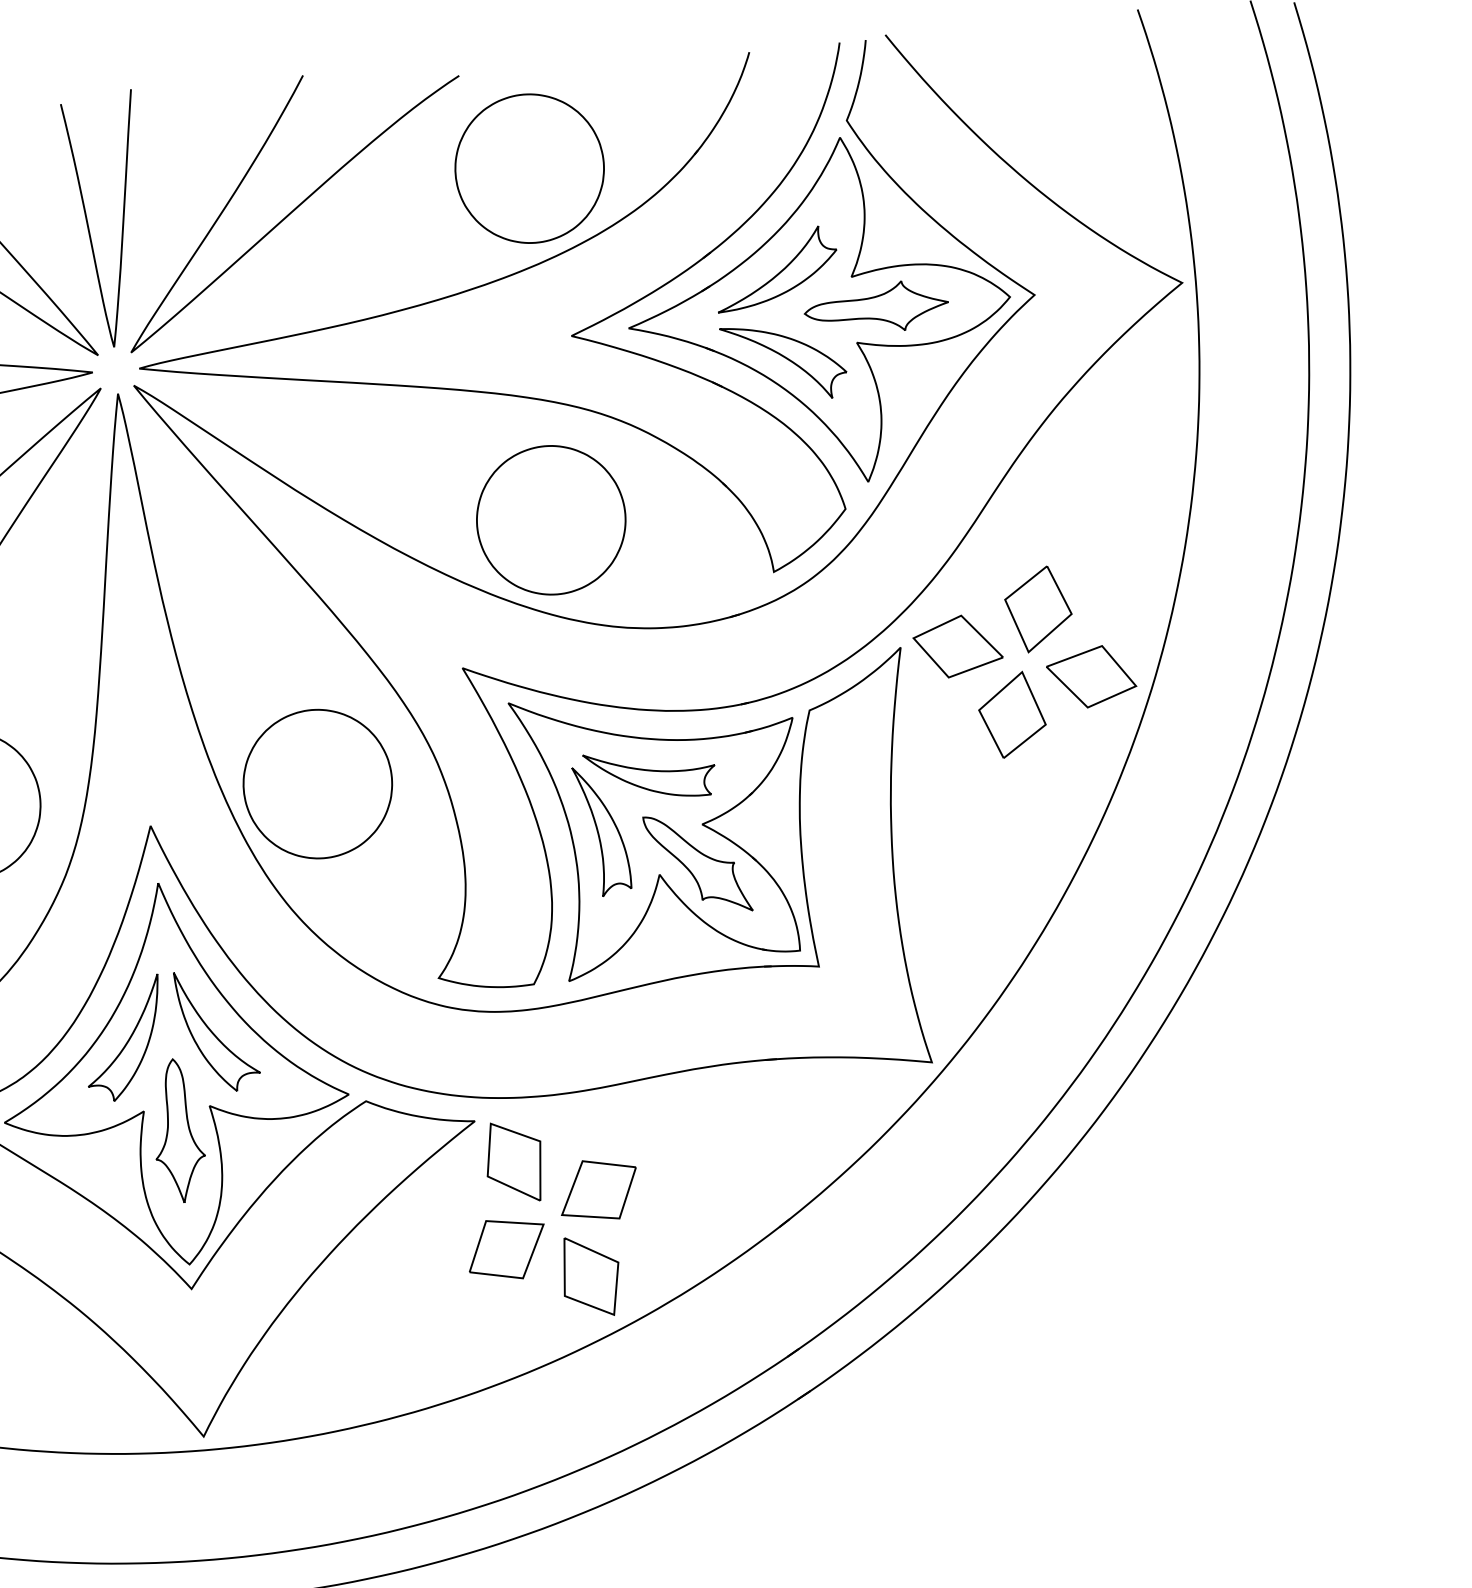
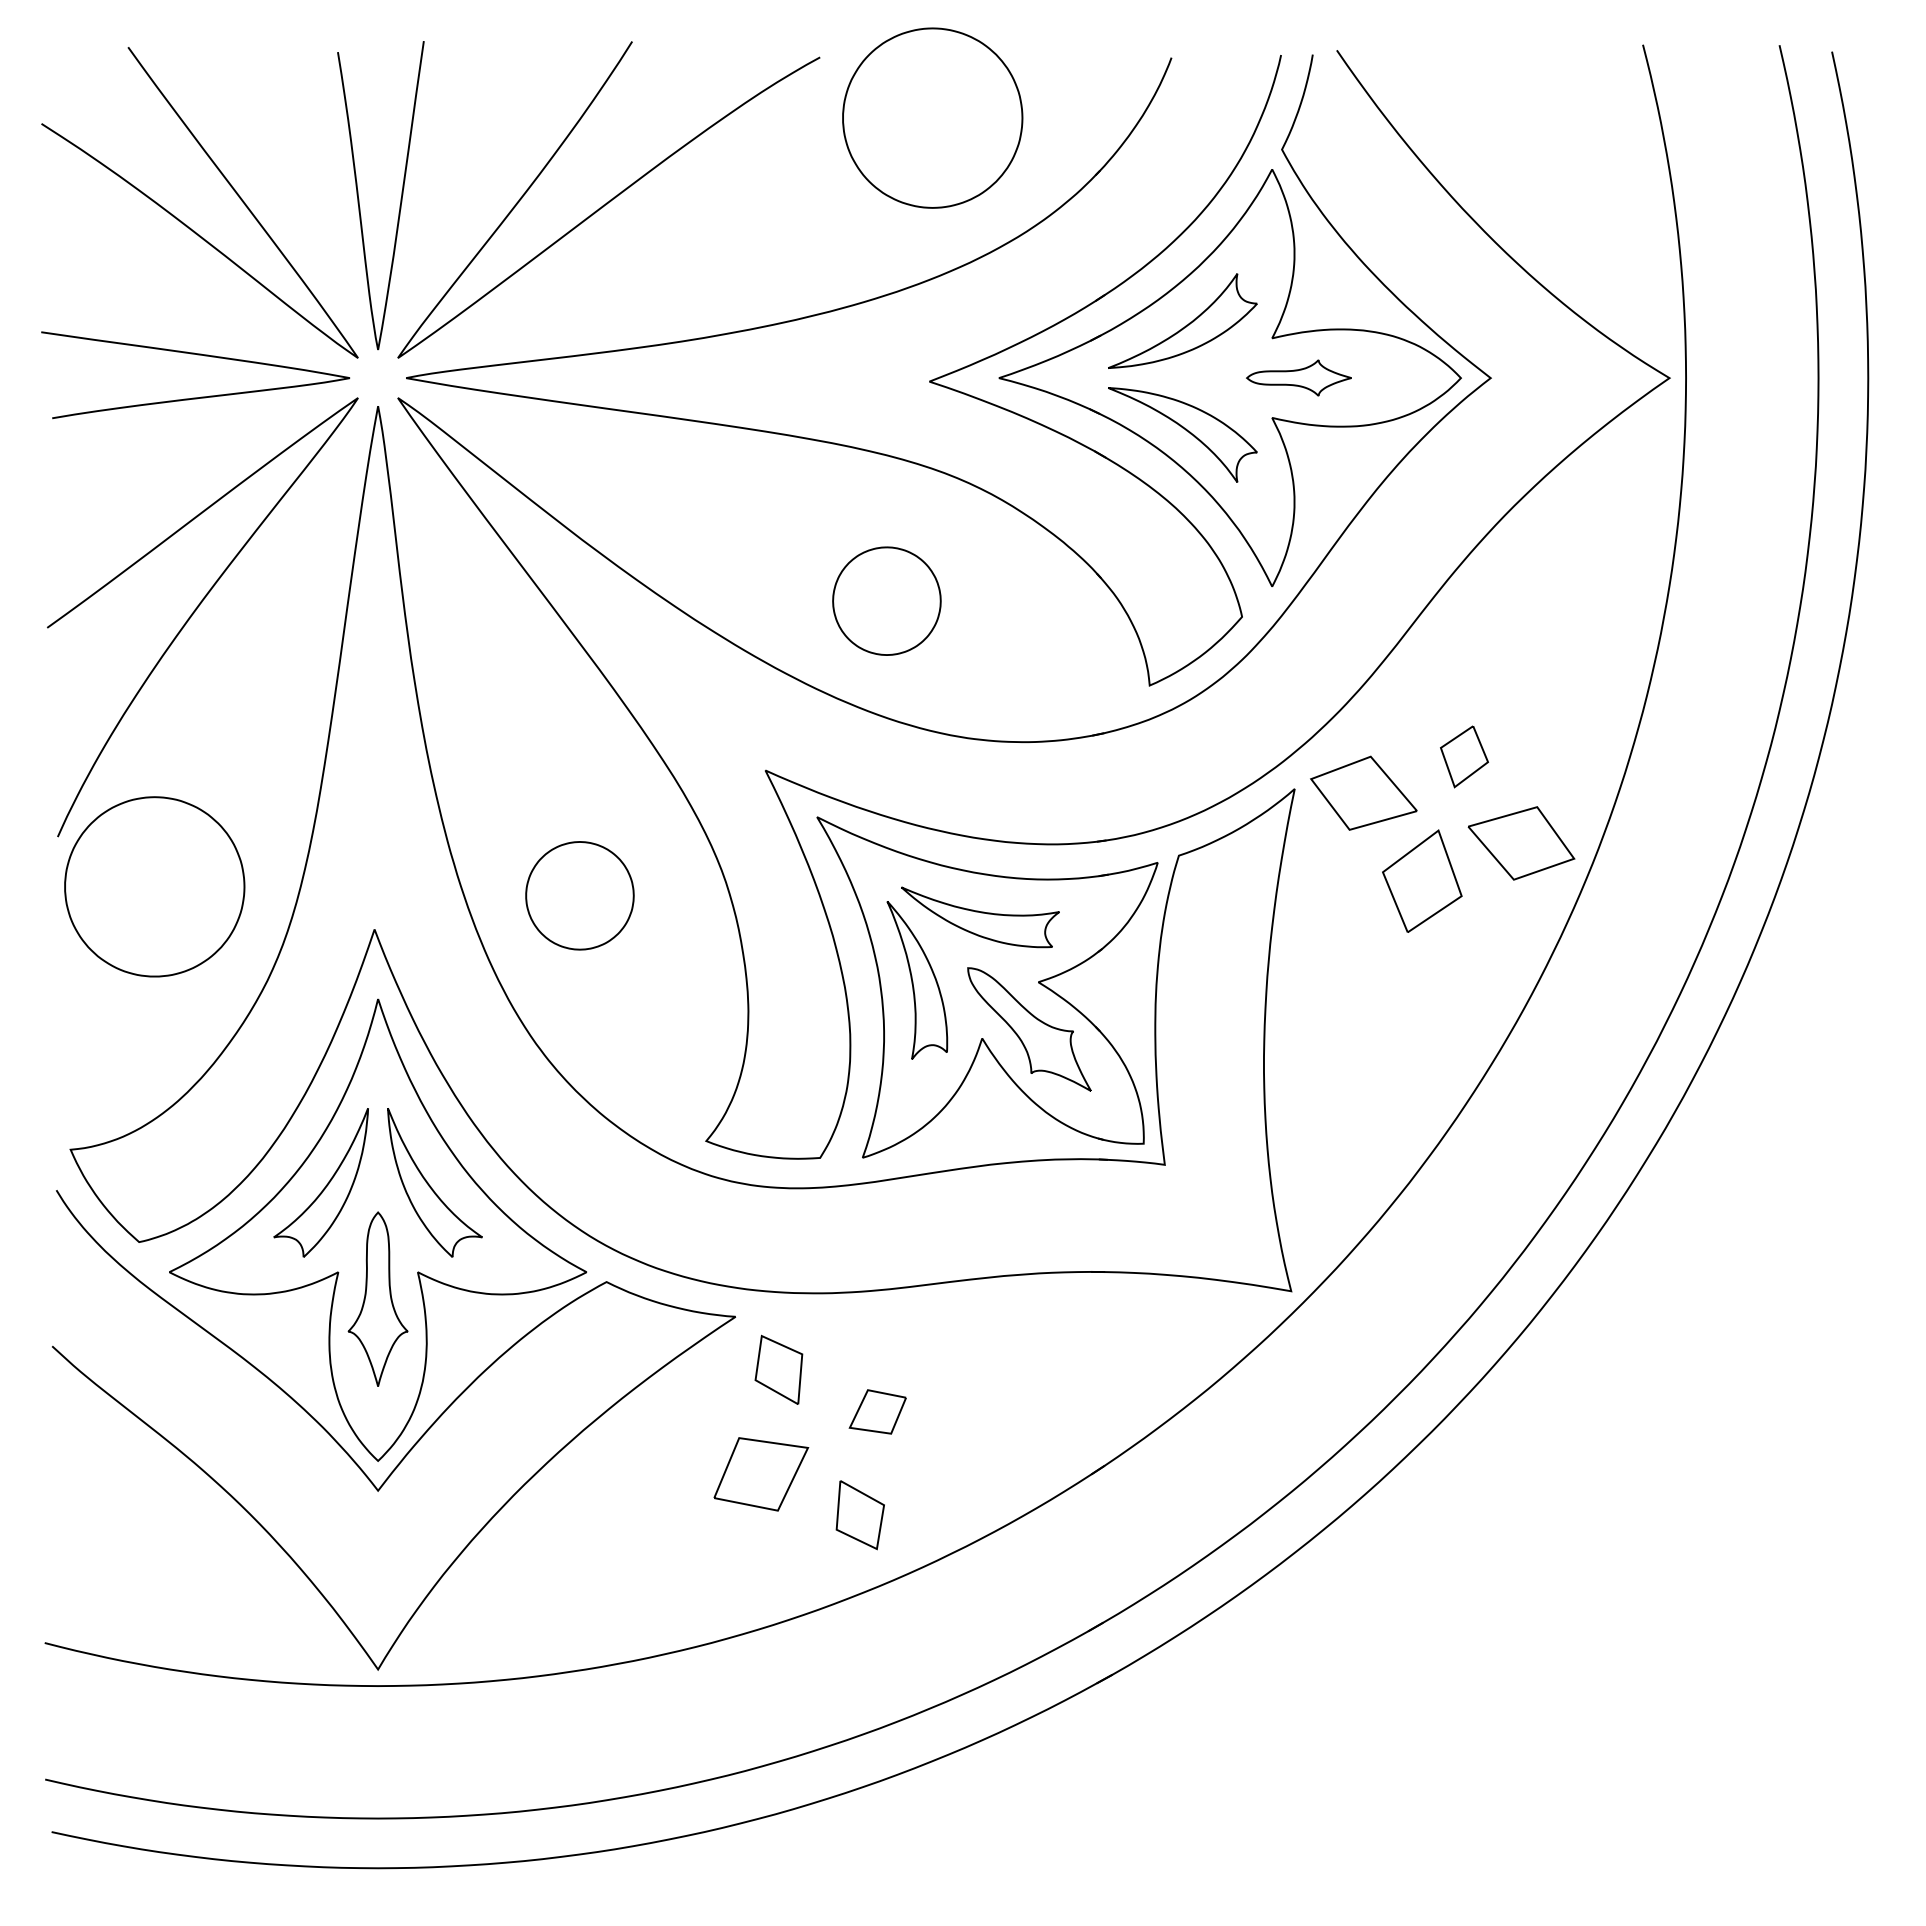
part: (529, 168) -> (932, 117), moved
part: (875, 307) -> (1298, 377), size x0.6
part: (550, 519) -> (886, 600), size x0.6
part: (1038, 609) -> (1464, 756), size x0.6
part: (317, 783) -> (579, 895), size x0.6
part: (513, 1161) -> (778, 1369), size x0.7
part: (598, 1189) -> (877, 1411), size x0.6
part: (591, 1275) -> (860, 1514), size x0.7

